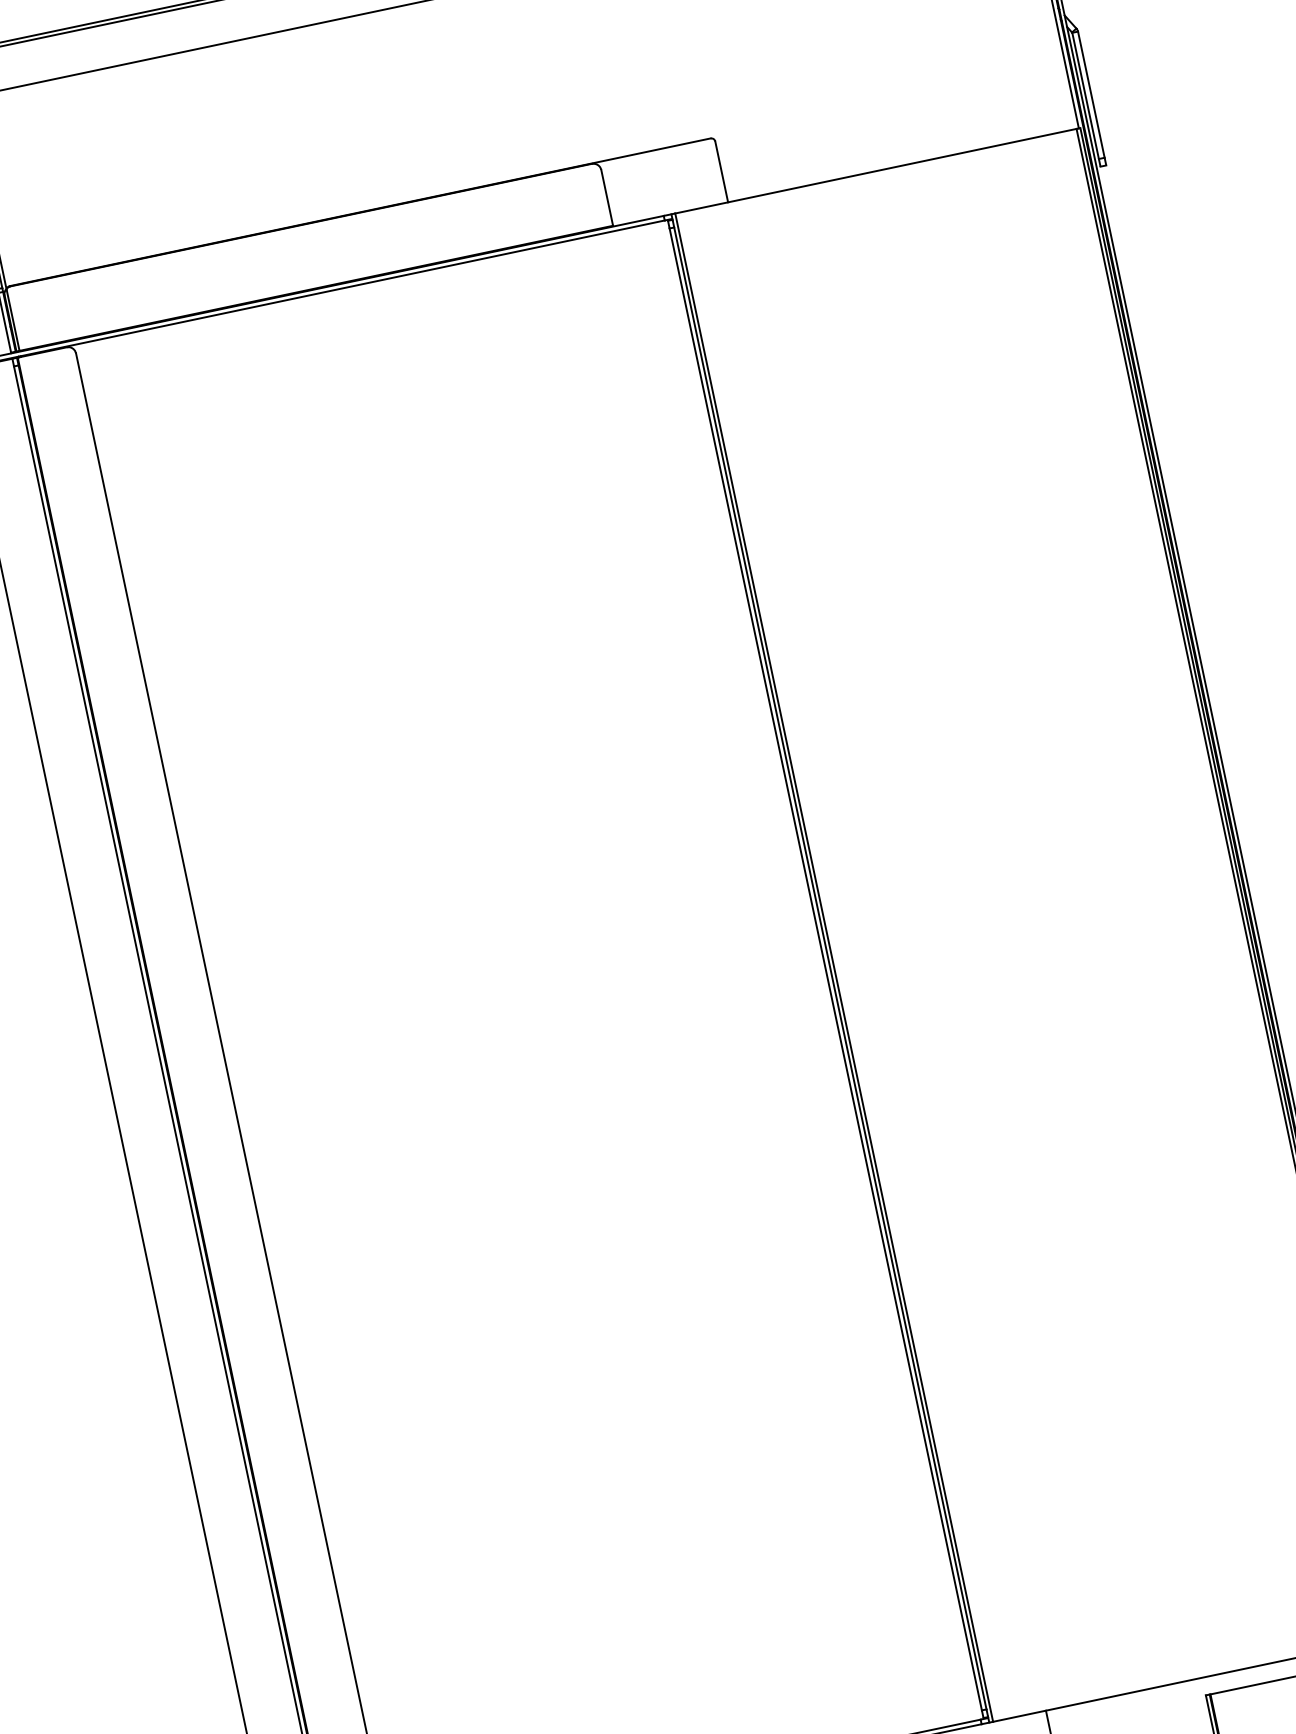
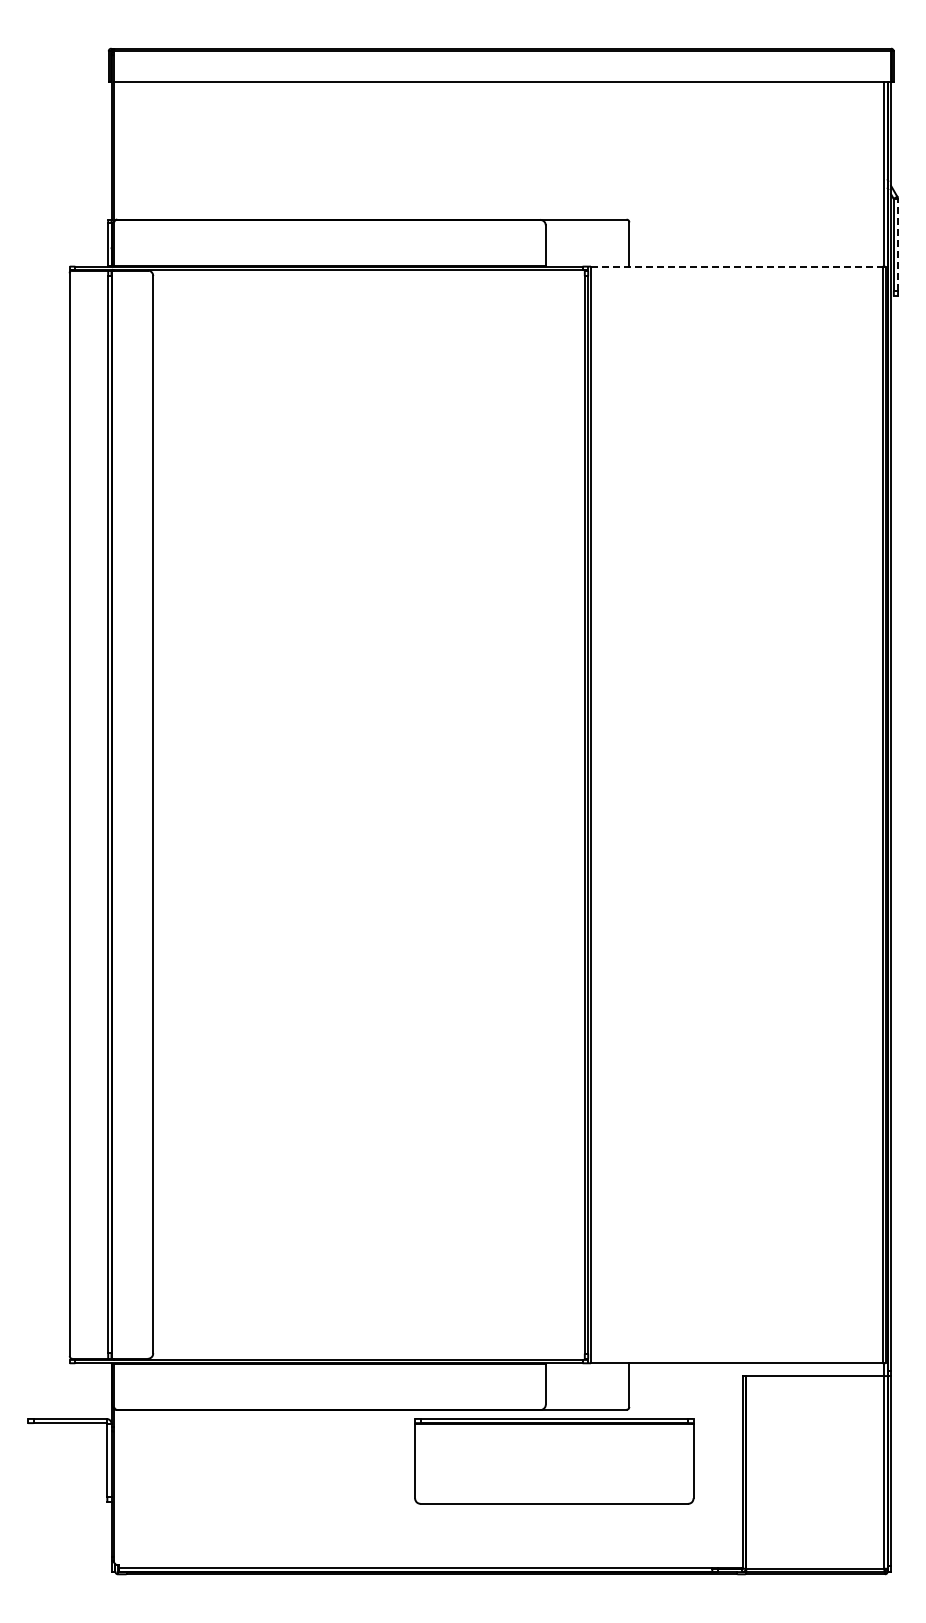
line: (1091, 93) -> (898, 244), solid -> dashed
line: (875, 171) -> (736, 266), solid -> dashed

